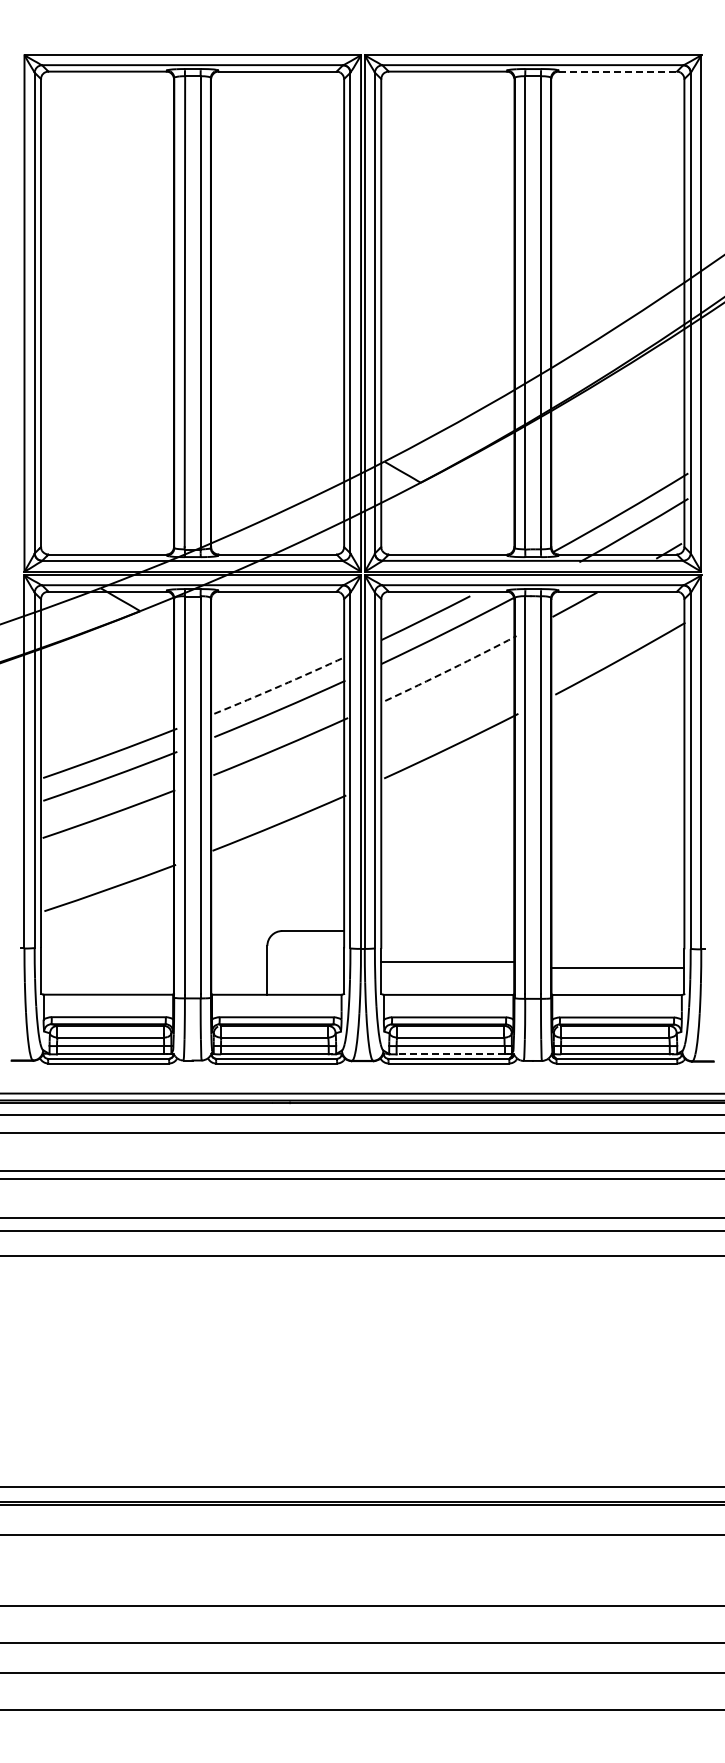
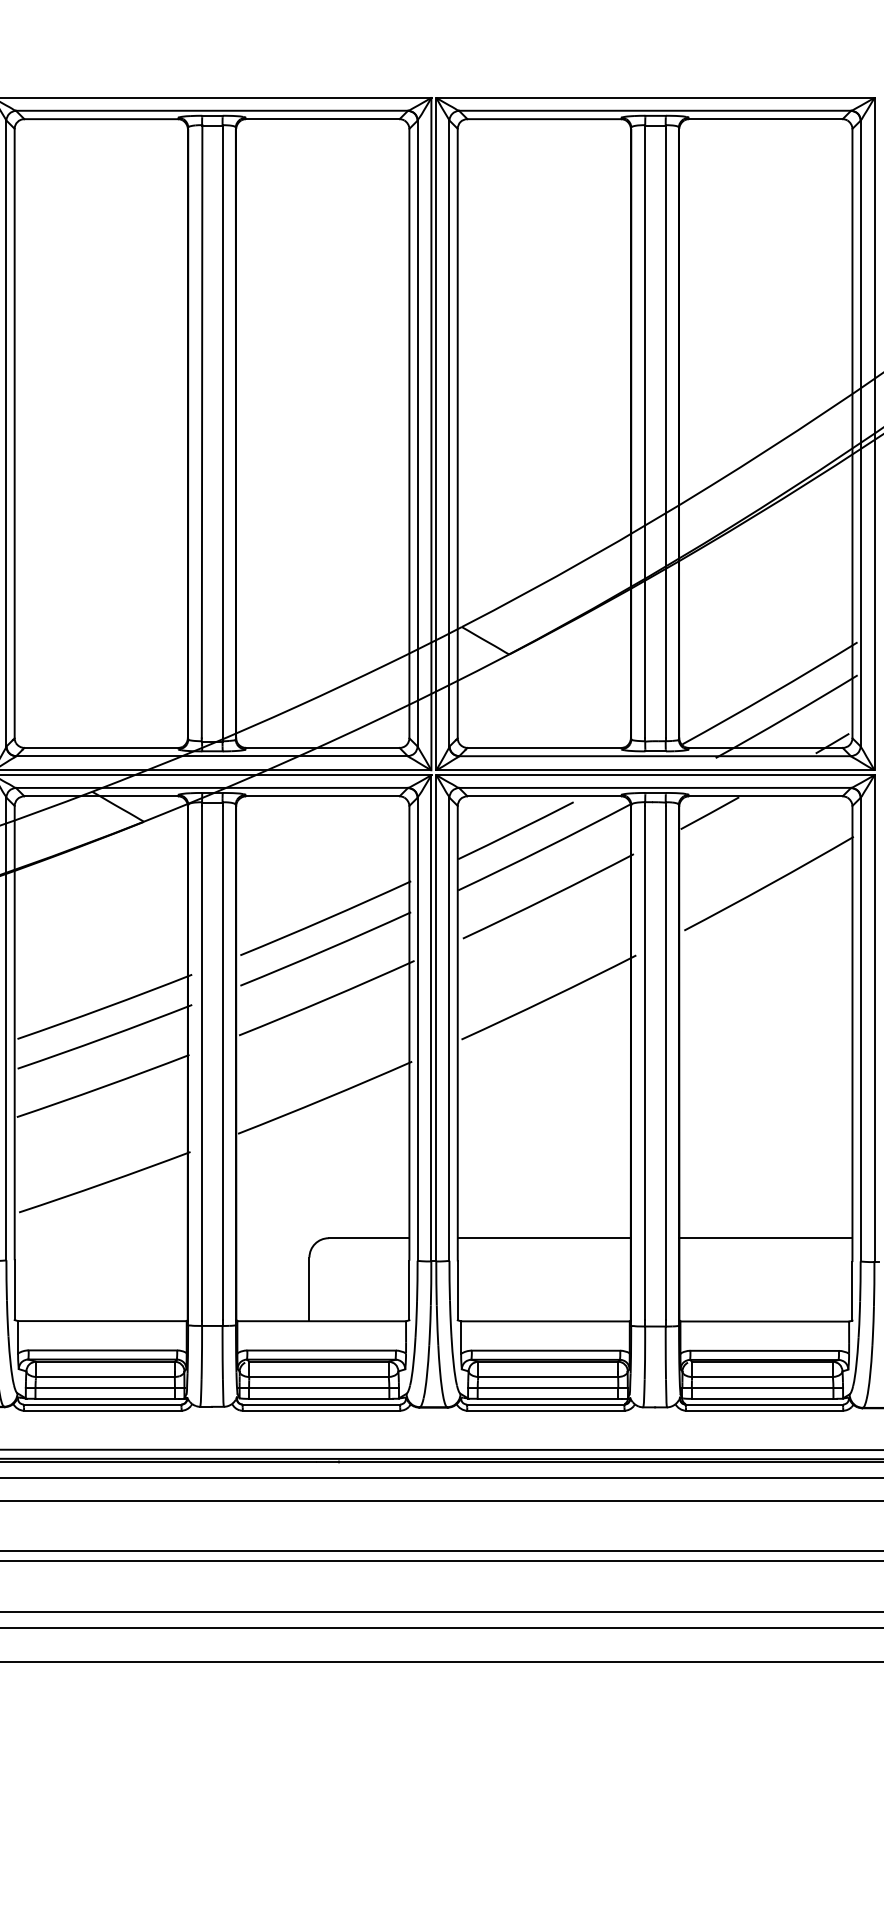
line: (618, 71) -> (766, 119), dashed -> solid
arc: (451, 669) -> (549, 897), dashed -> solid
arc: (280, 686) -> (326, 919), dashed -> solid
line: (447, 962) -> (543, 1238), moved
line: (617, 968) -> (765, 1238), moved
line: (450, 1054) -> (547, 1398), dashed -> solid

